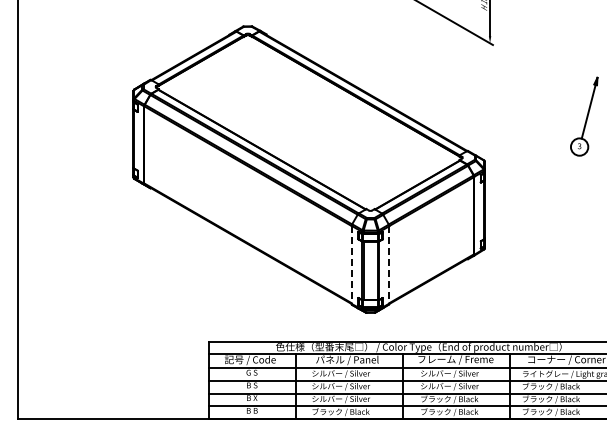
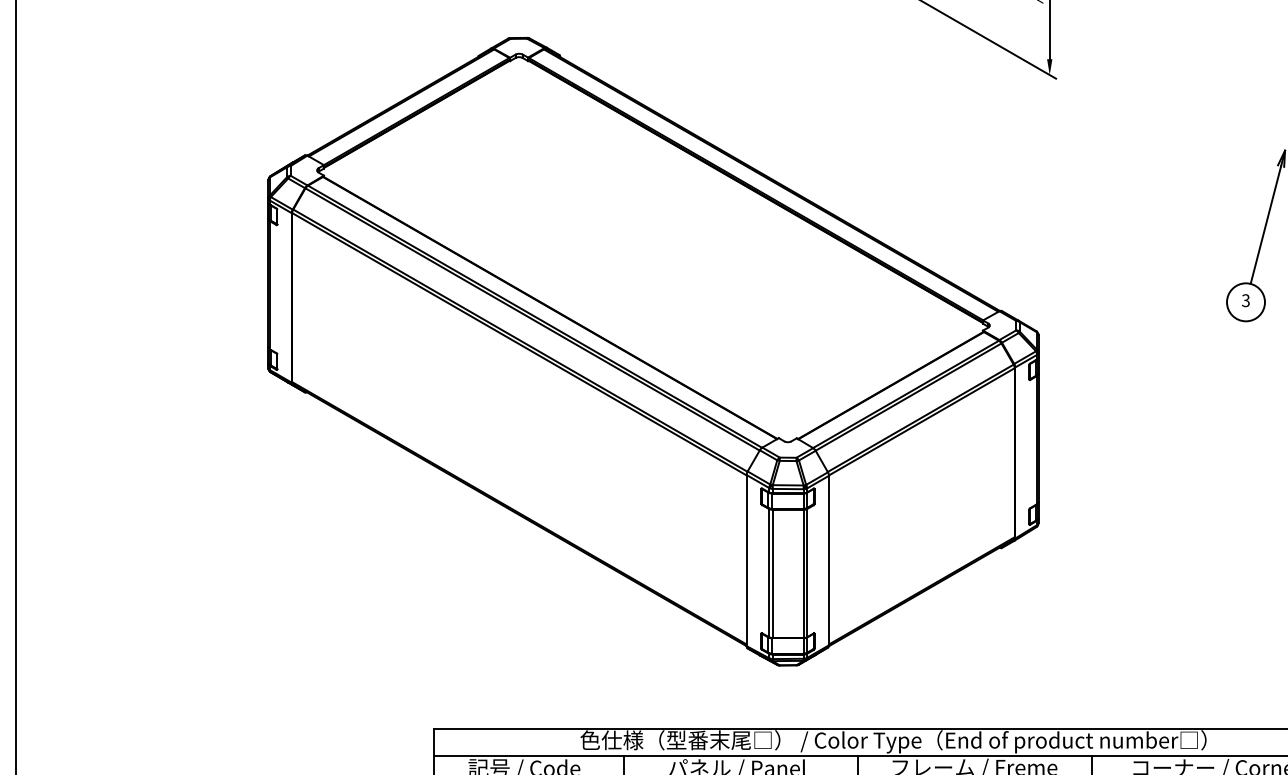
line: (389, 264) -> (829, 559), dashed -> solid
line: (351, 265) -> (746, 561), dashed -> solid

